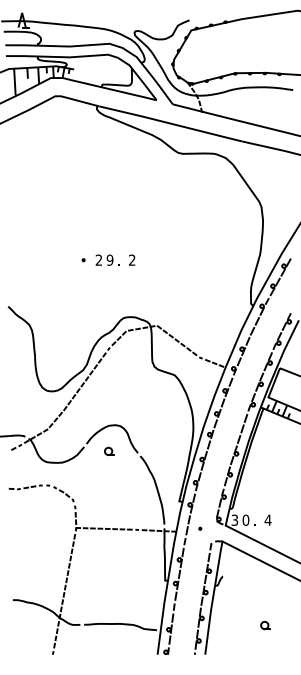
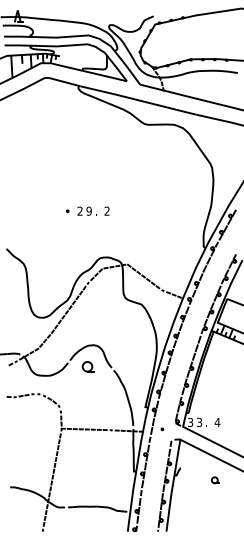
part: (109, 450) -> (88, 365), size x1.6
text: (245, 519) -> (199, 421), 0 -> 3
part: (265, 625) -> (215, 480), moved

